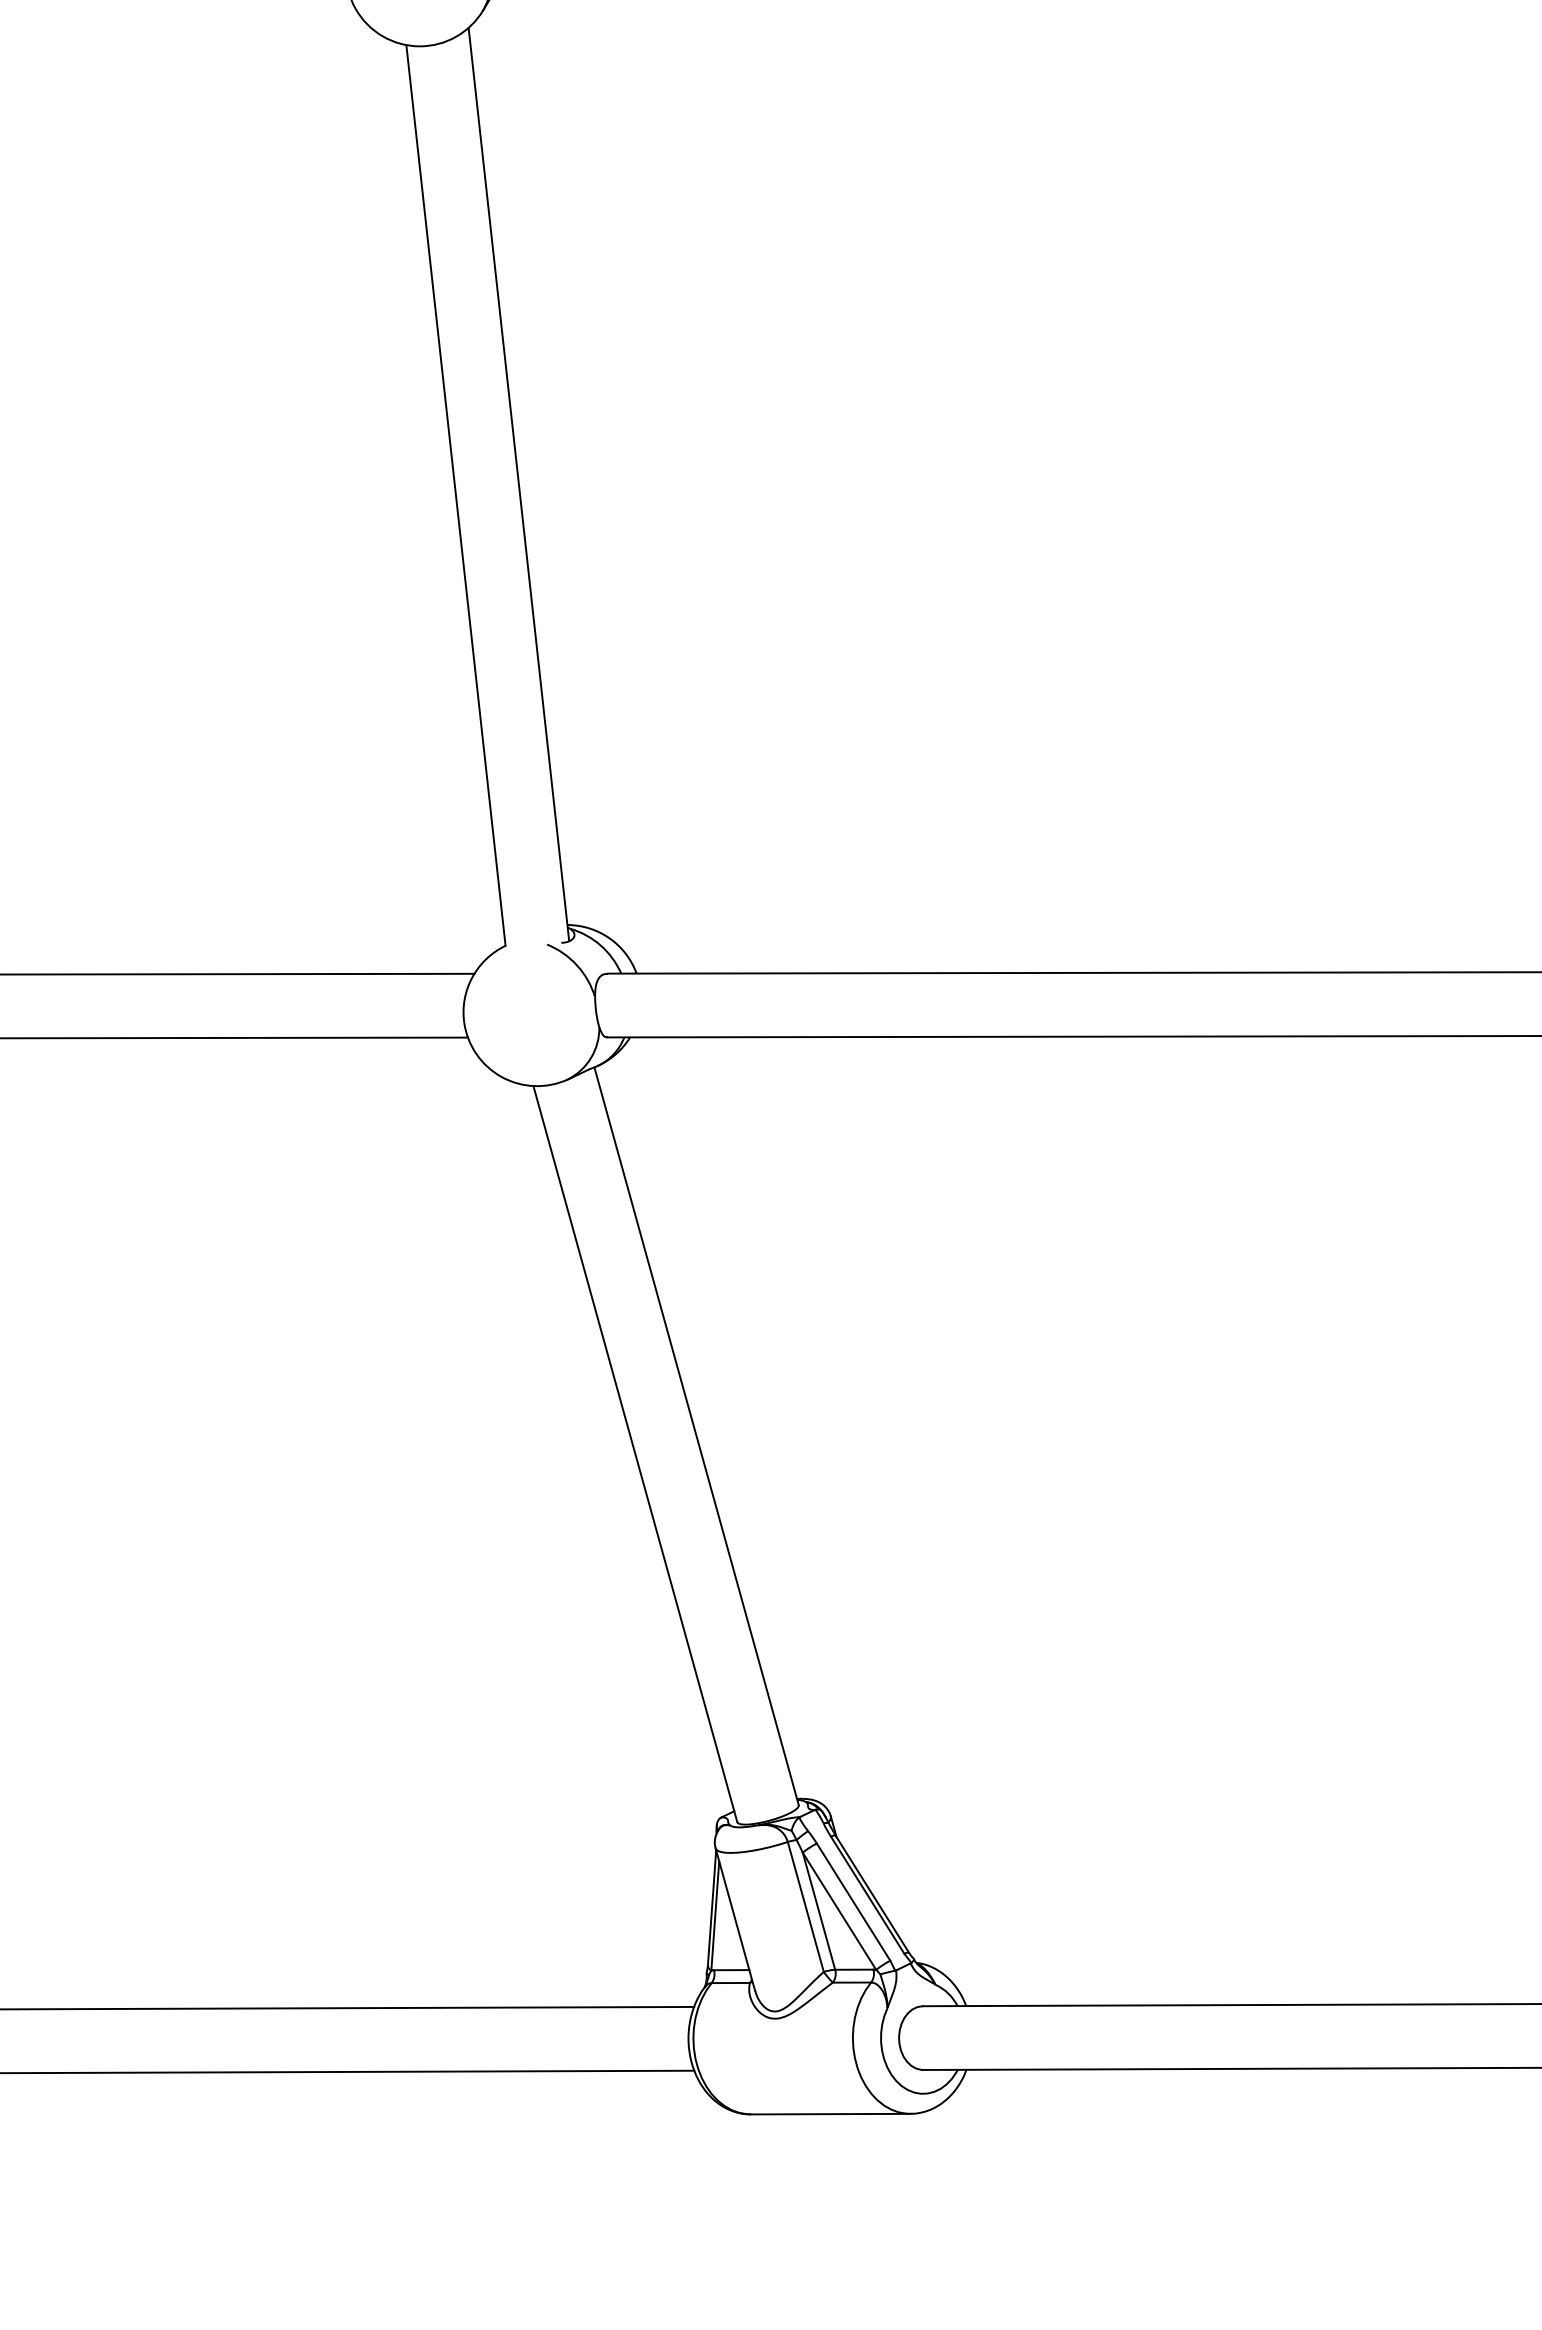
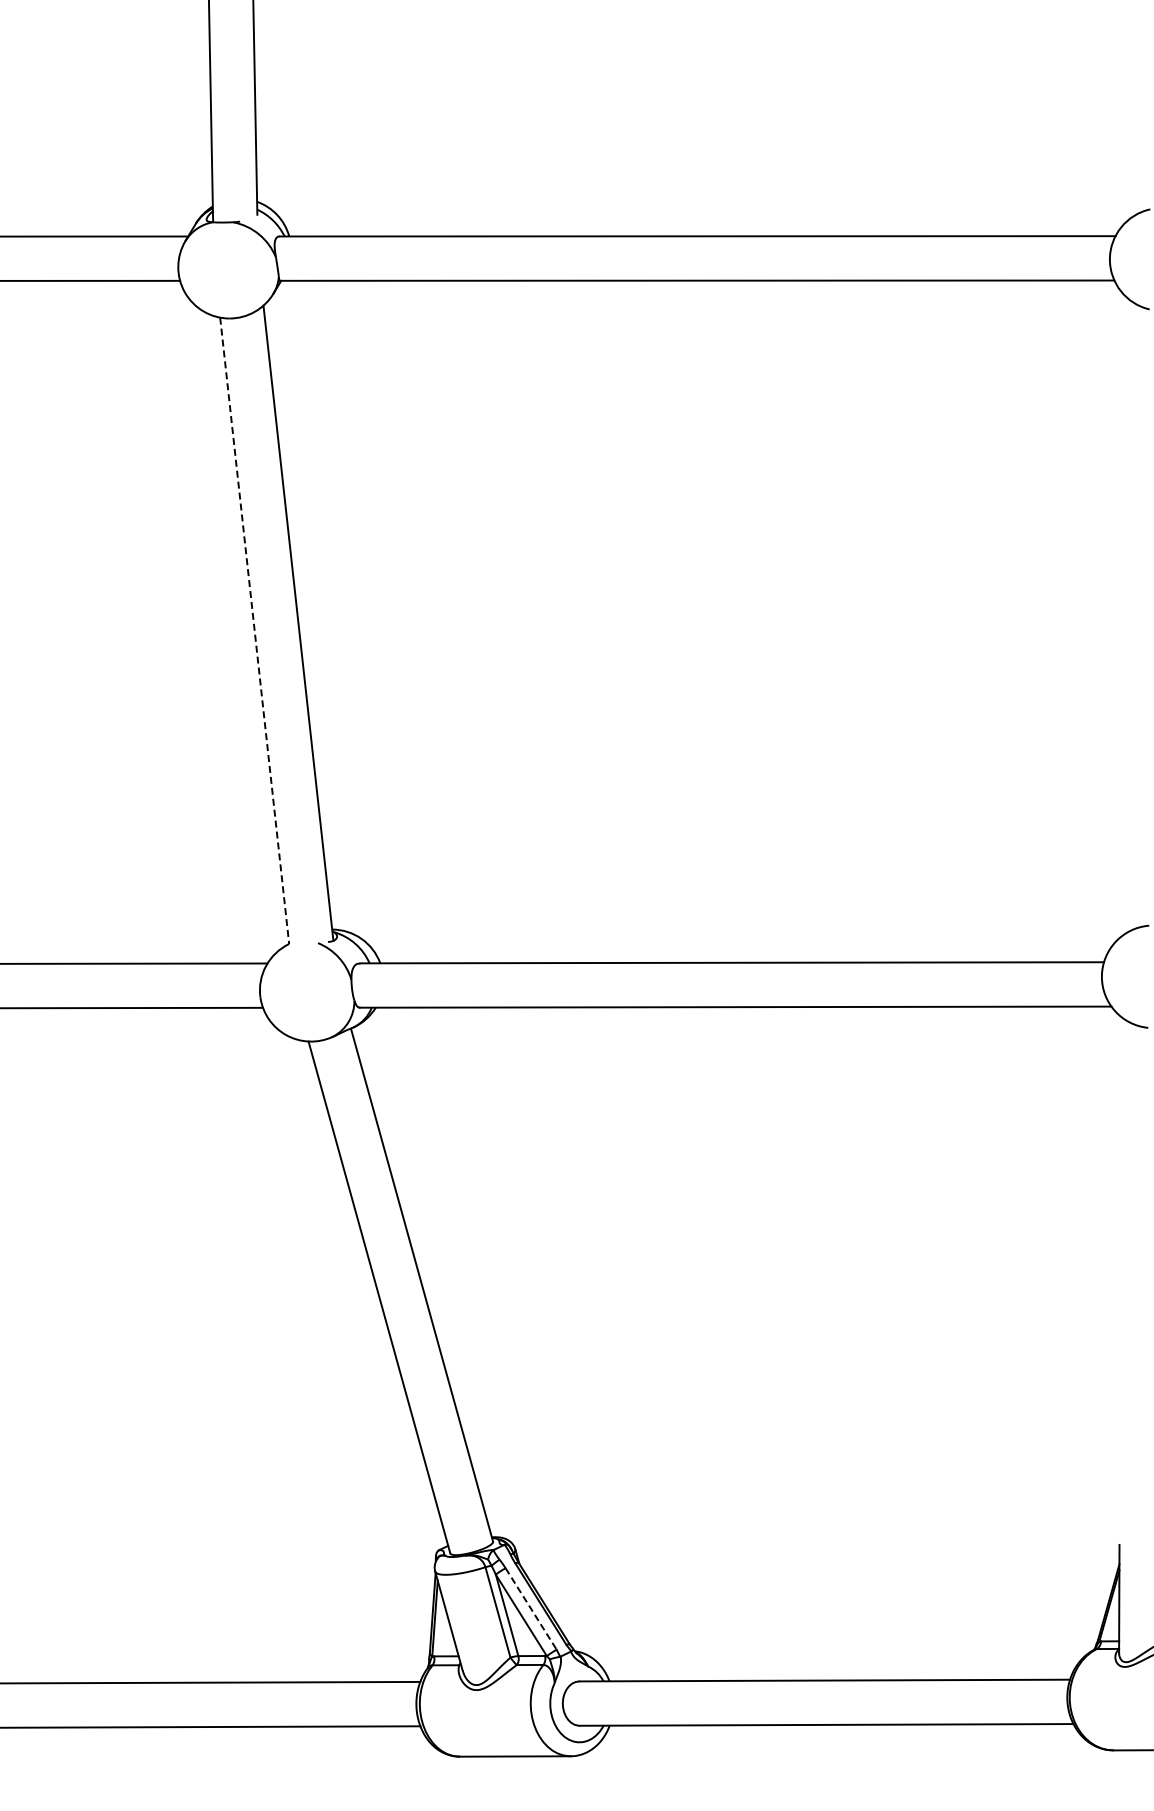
line: (455, 496) -> (254, 631), solid -> dashed
line: (854, 1902) -> (531, 1609), solid -> dashed

